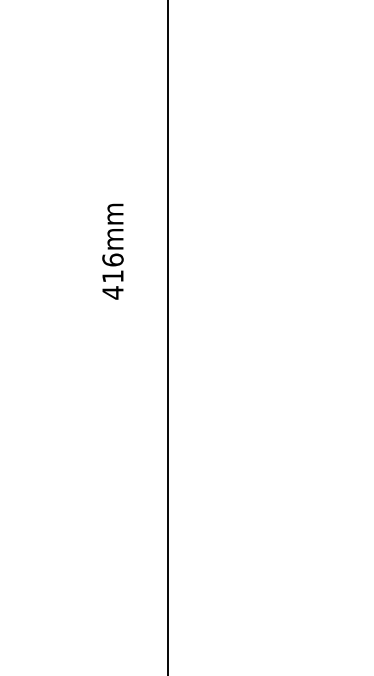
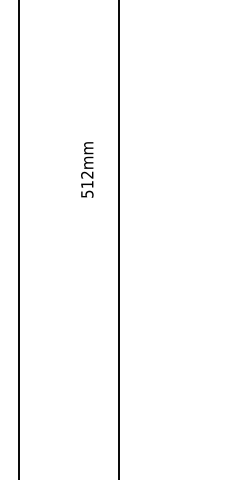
text: (113, 276) -> (87, 184), 416mm -> 512mm

